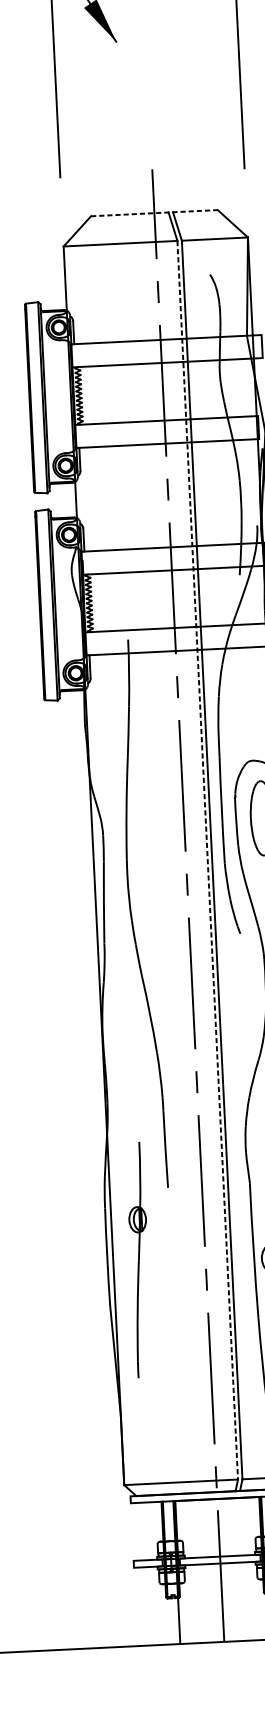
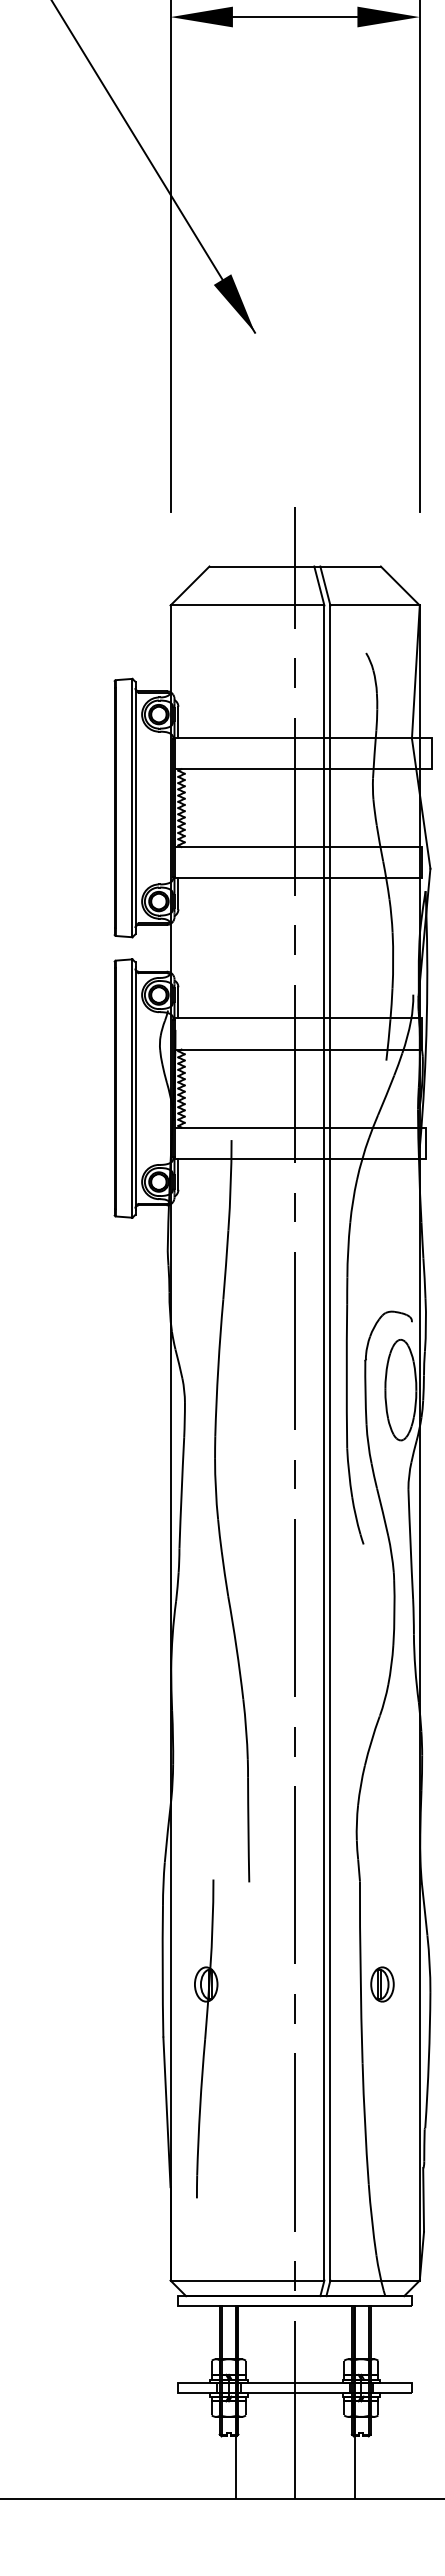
line: (154, 213) -> (295, 566), dashed -> solid
line: (207, 860) -> (324, 1443), dashed -> solid
part: (139, 1259) -> (206, 2038), moved

